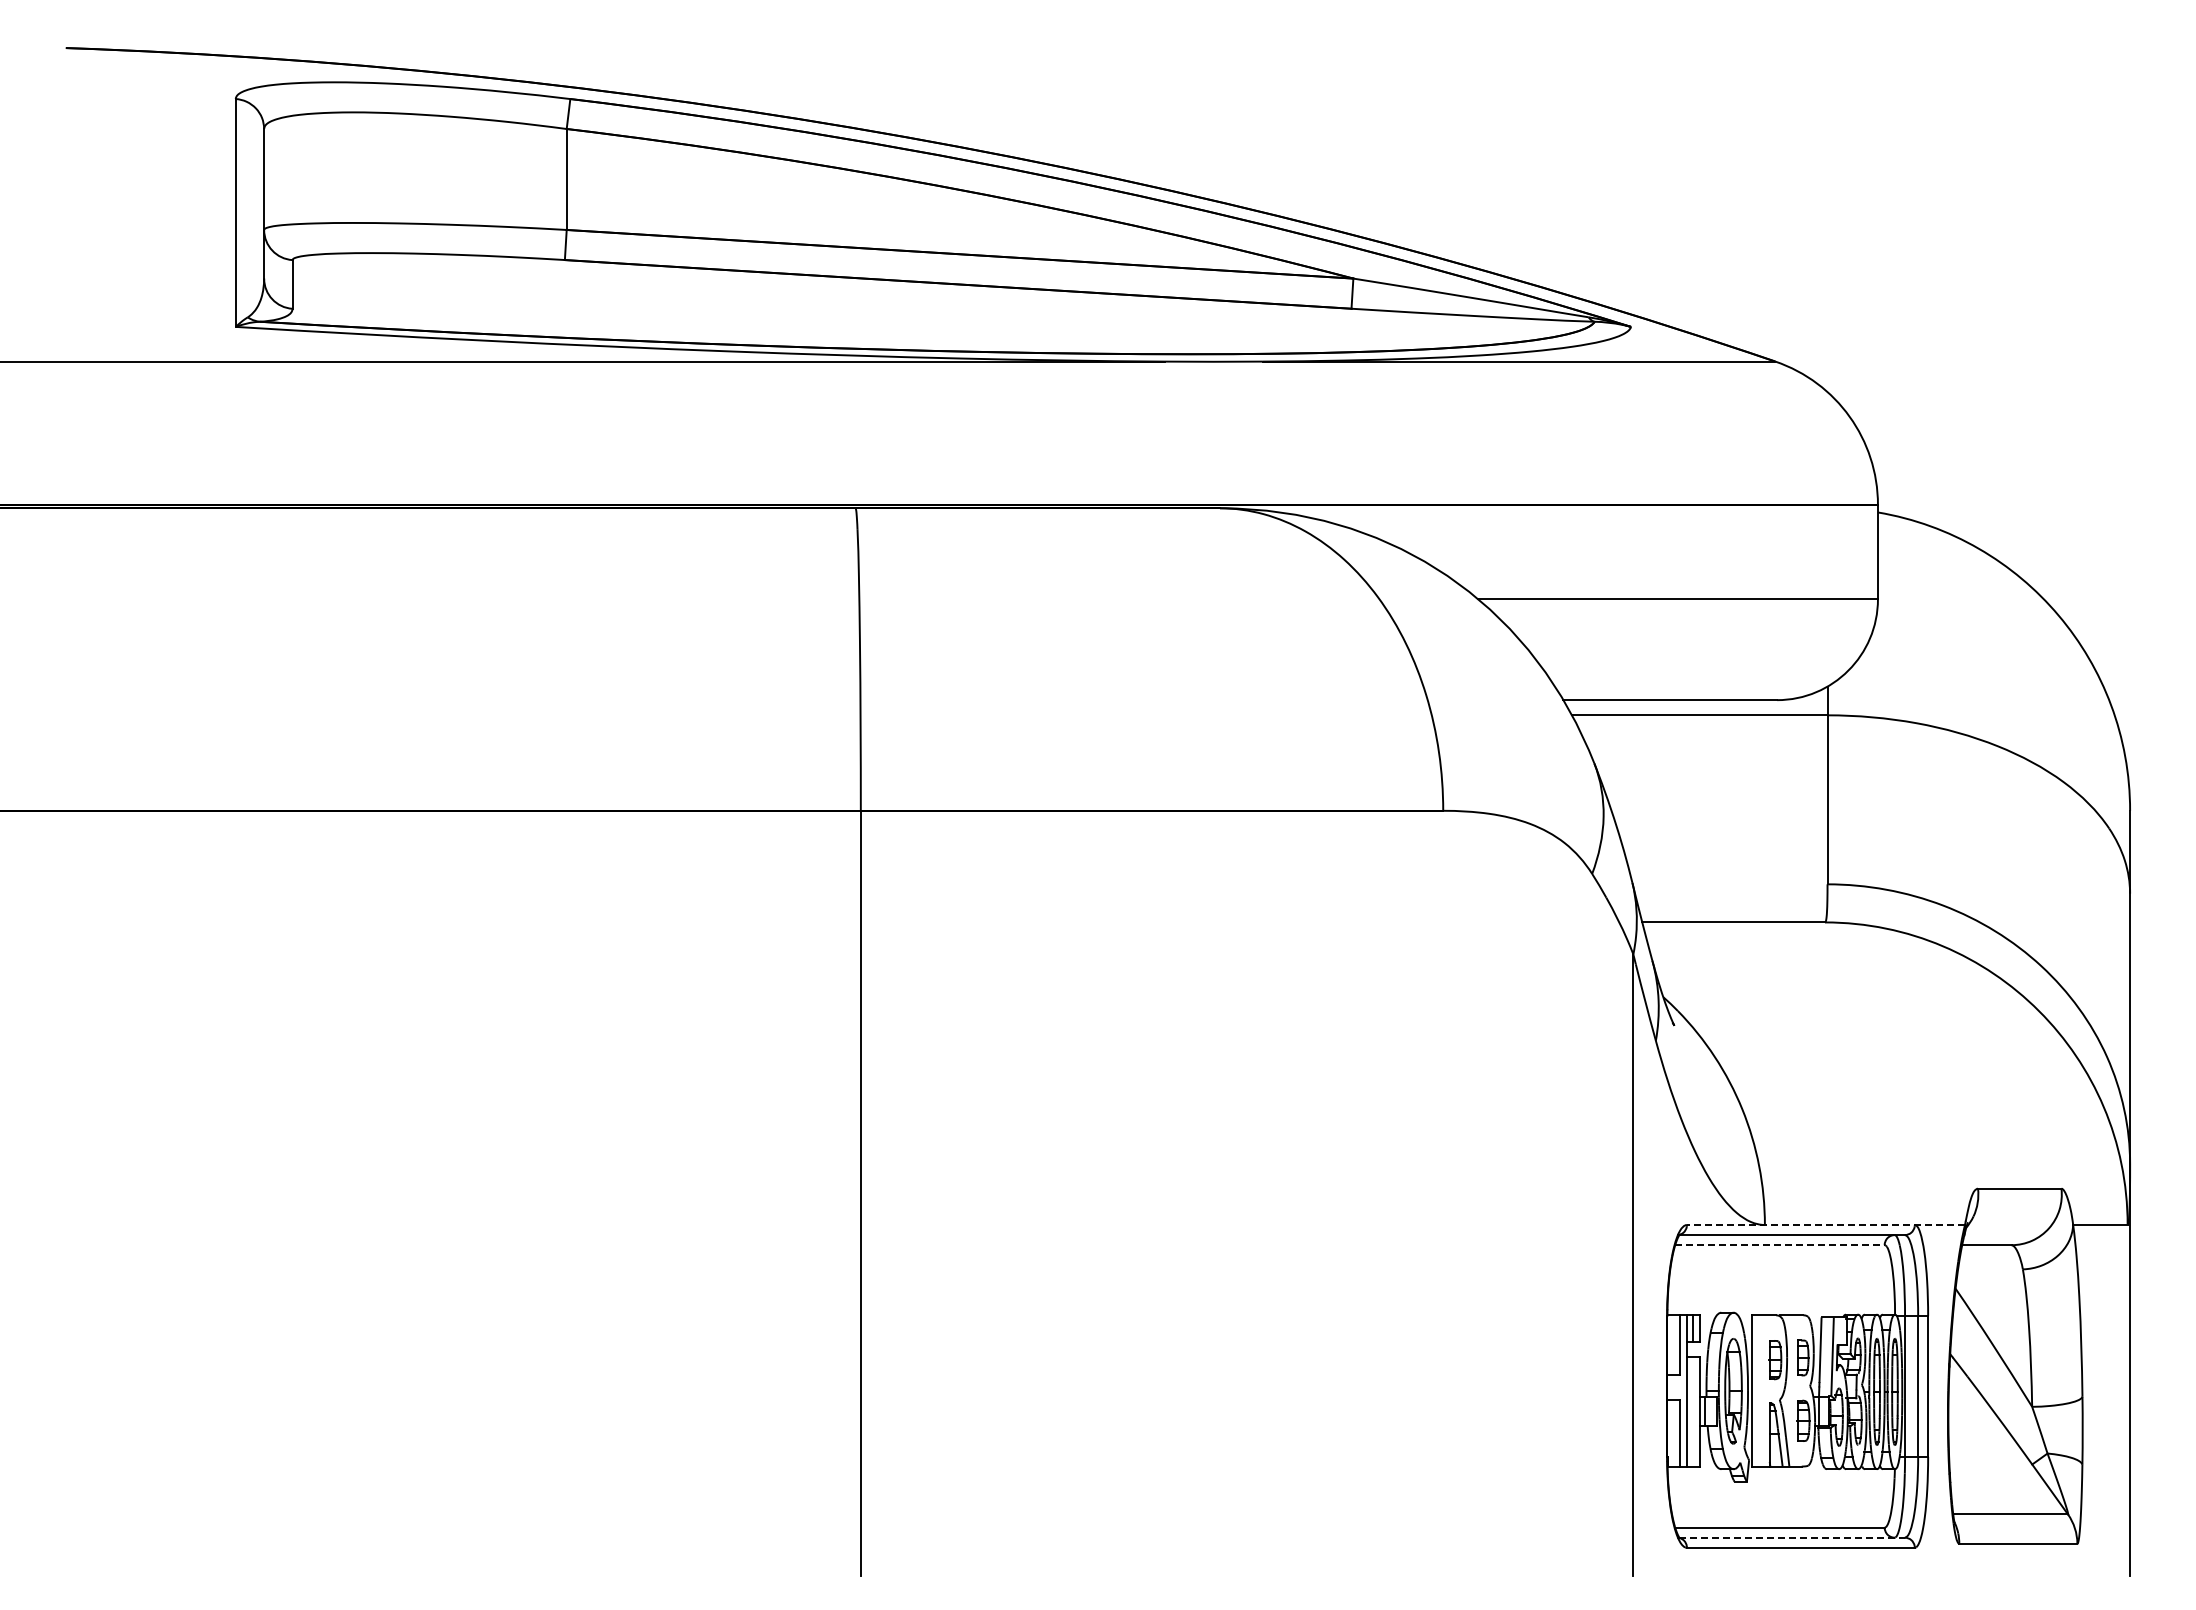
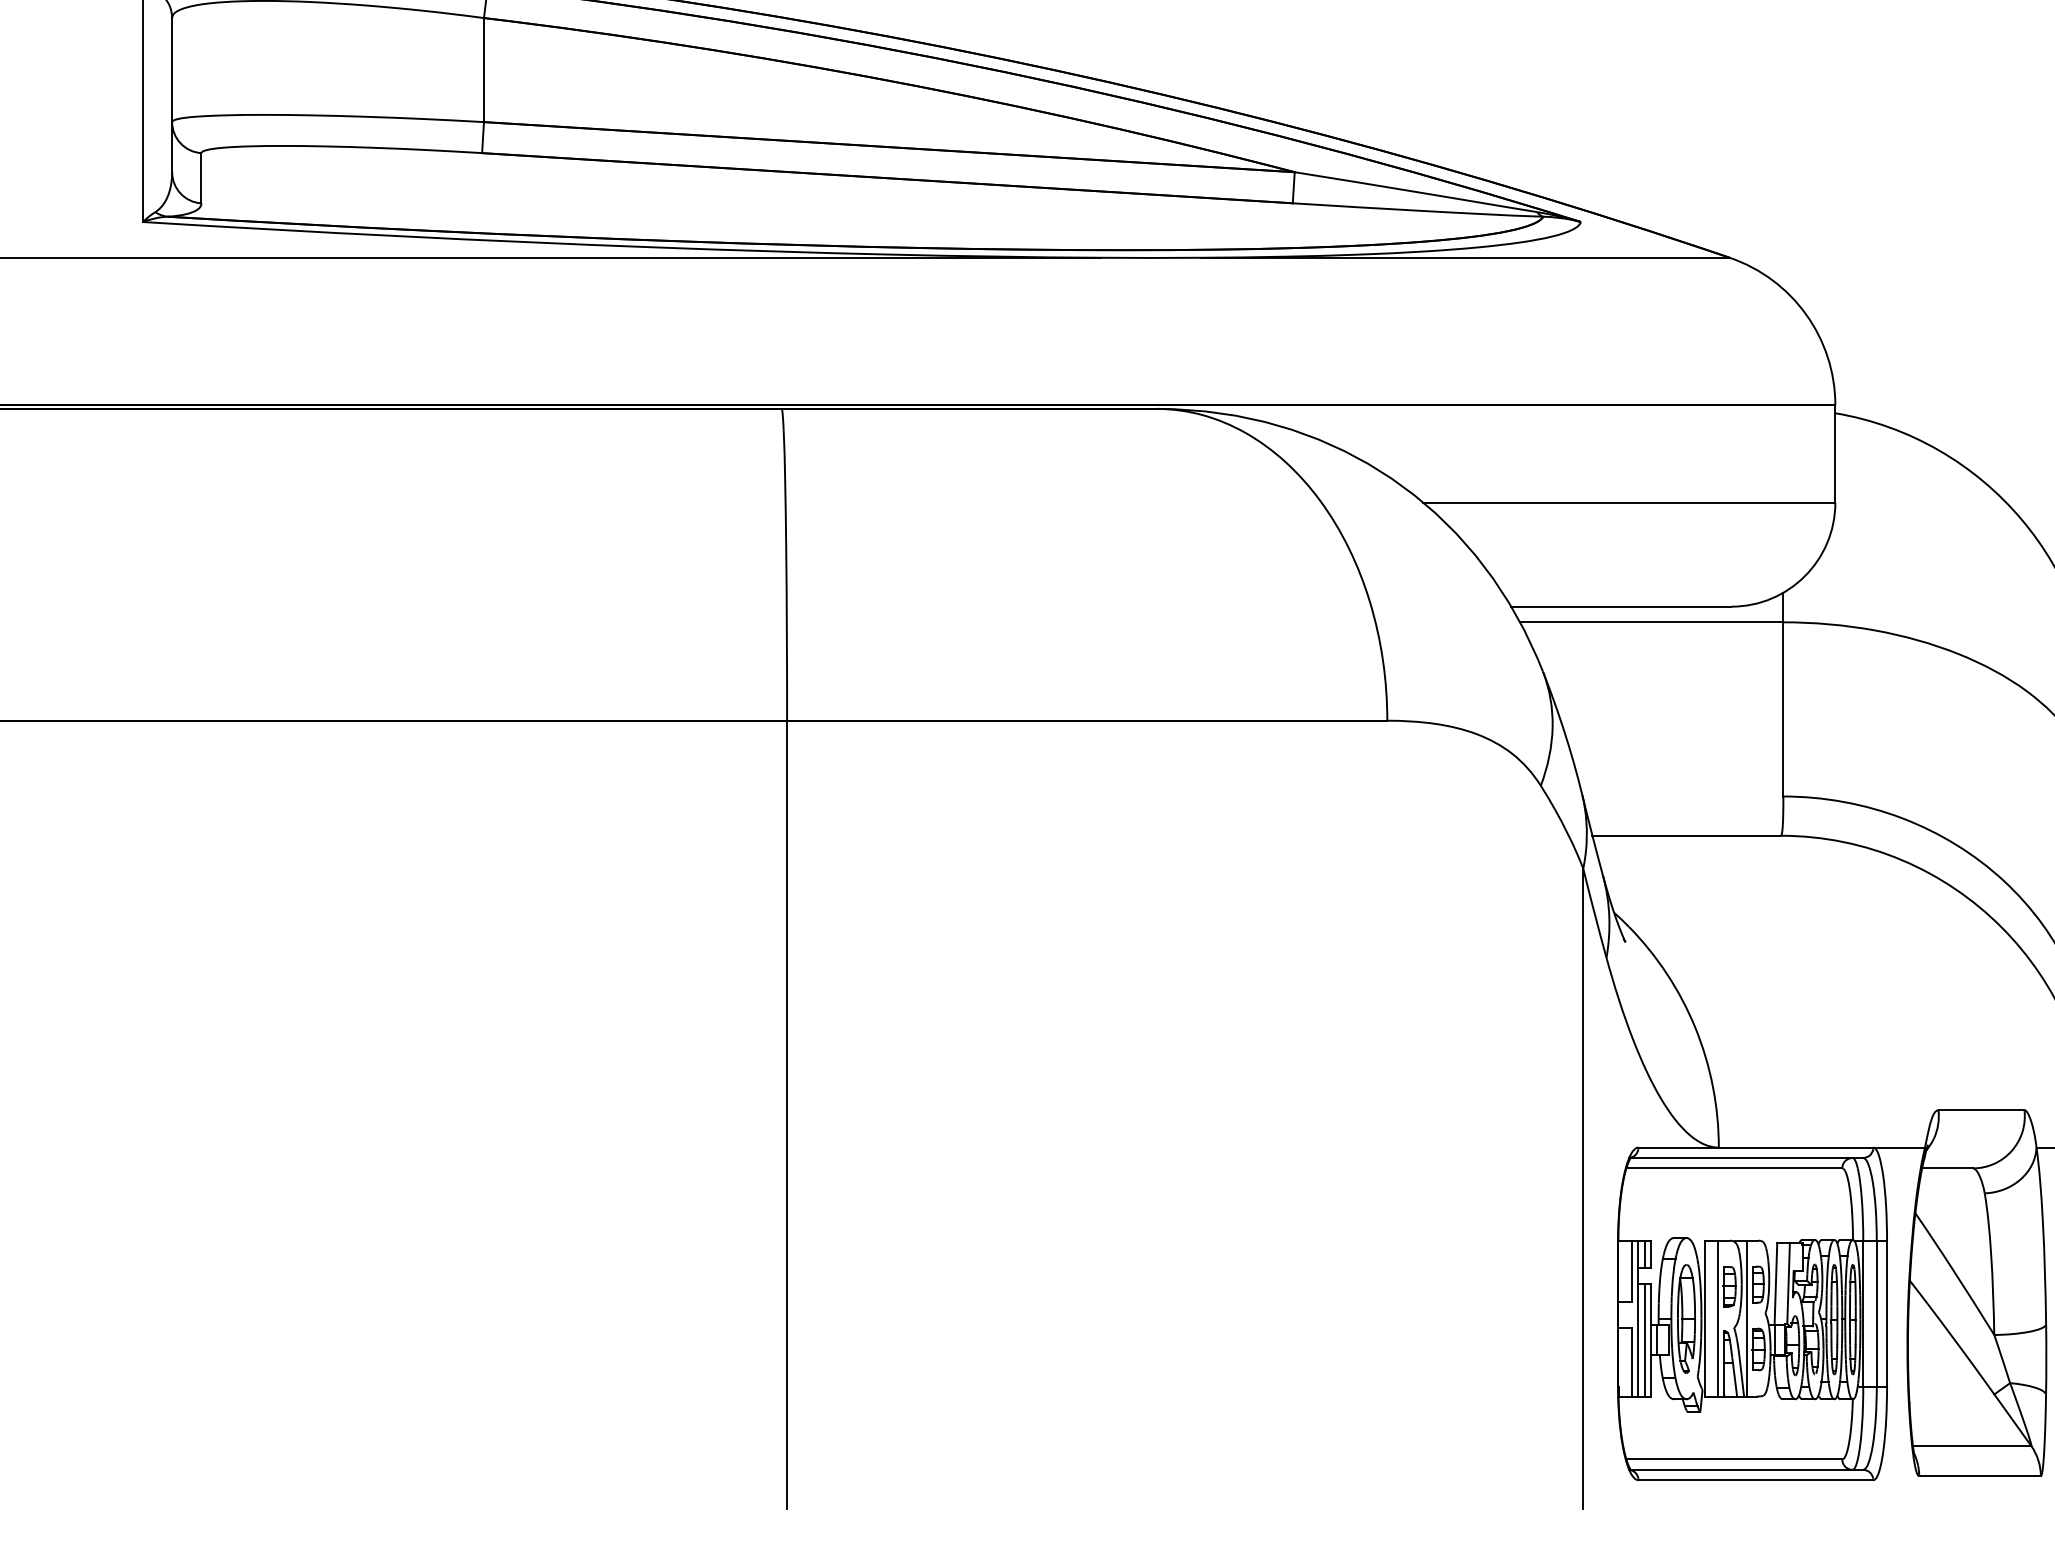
line: (1825, 1225) -> (1781, 1148), dashed -> solid
line: (1779, 1245) -> (1733, 1168), dashed -> solid
line: (1763, 1390) -> (1717, 1318), added
line: (1792, 1390) -> (1747, 1318), added
line: (1693, 1411) -> (1645, 1339), added
line: (1792, 1537) -> (1747, 1469), dashed -> solid

